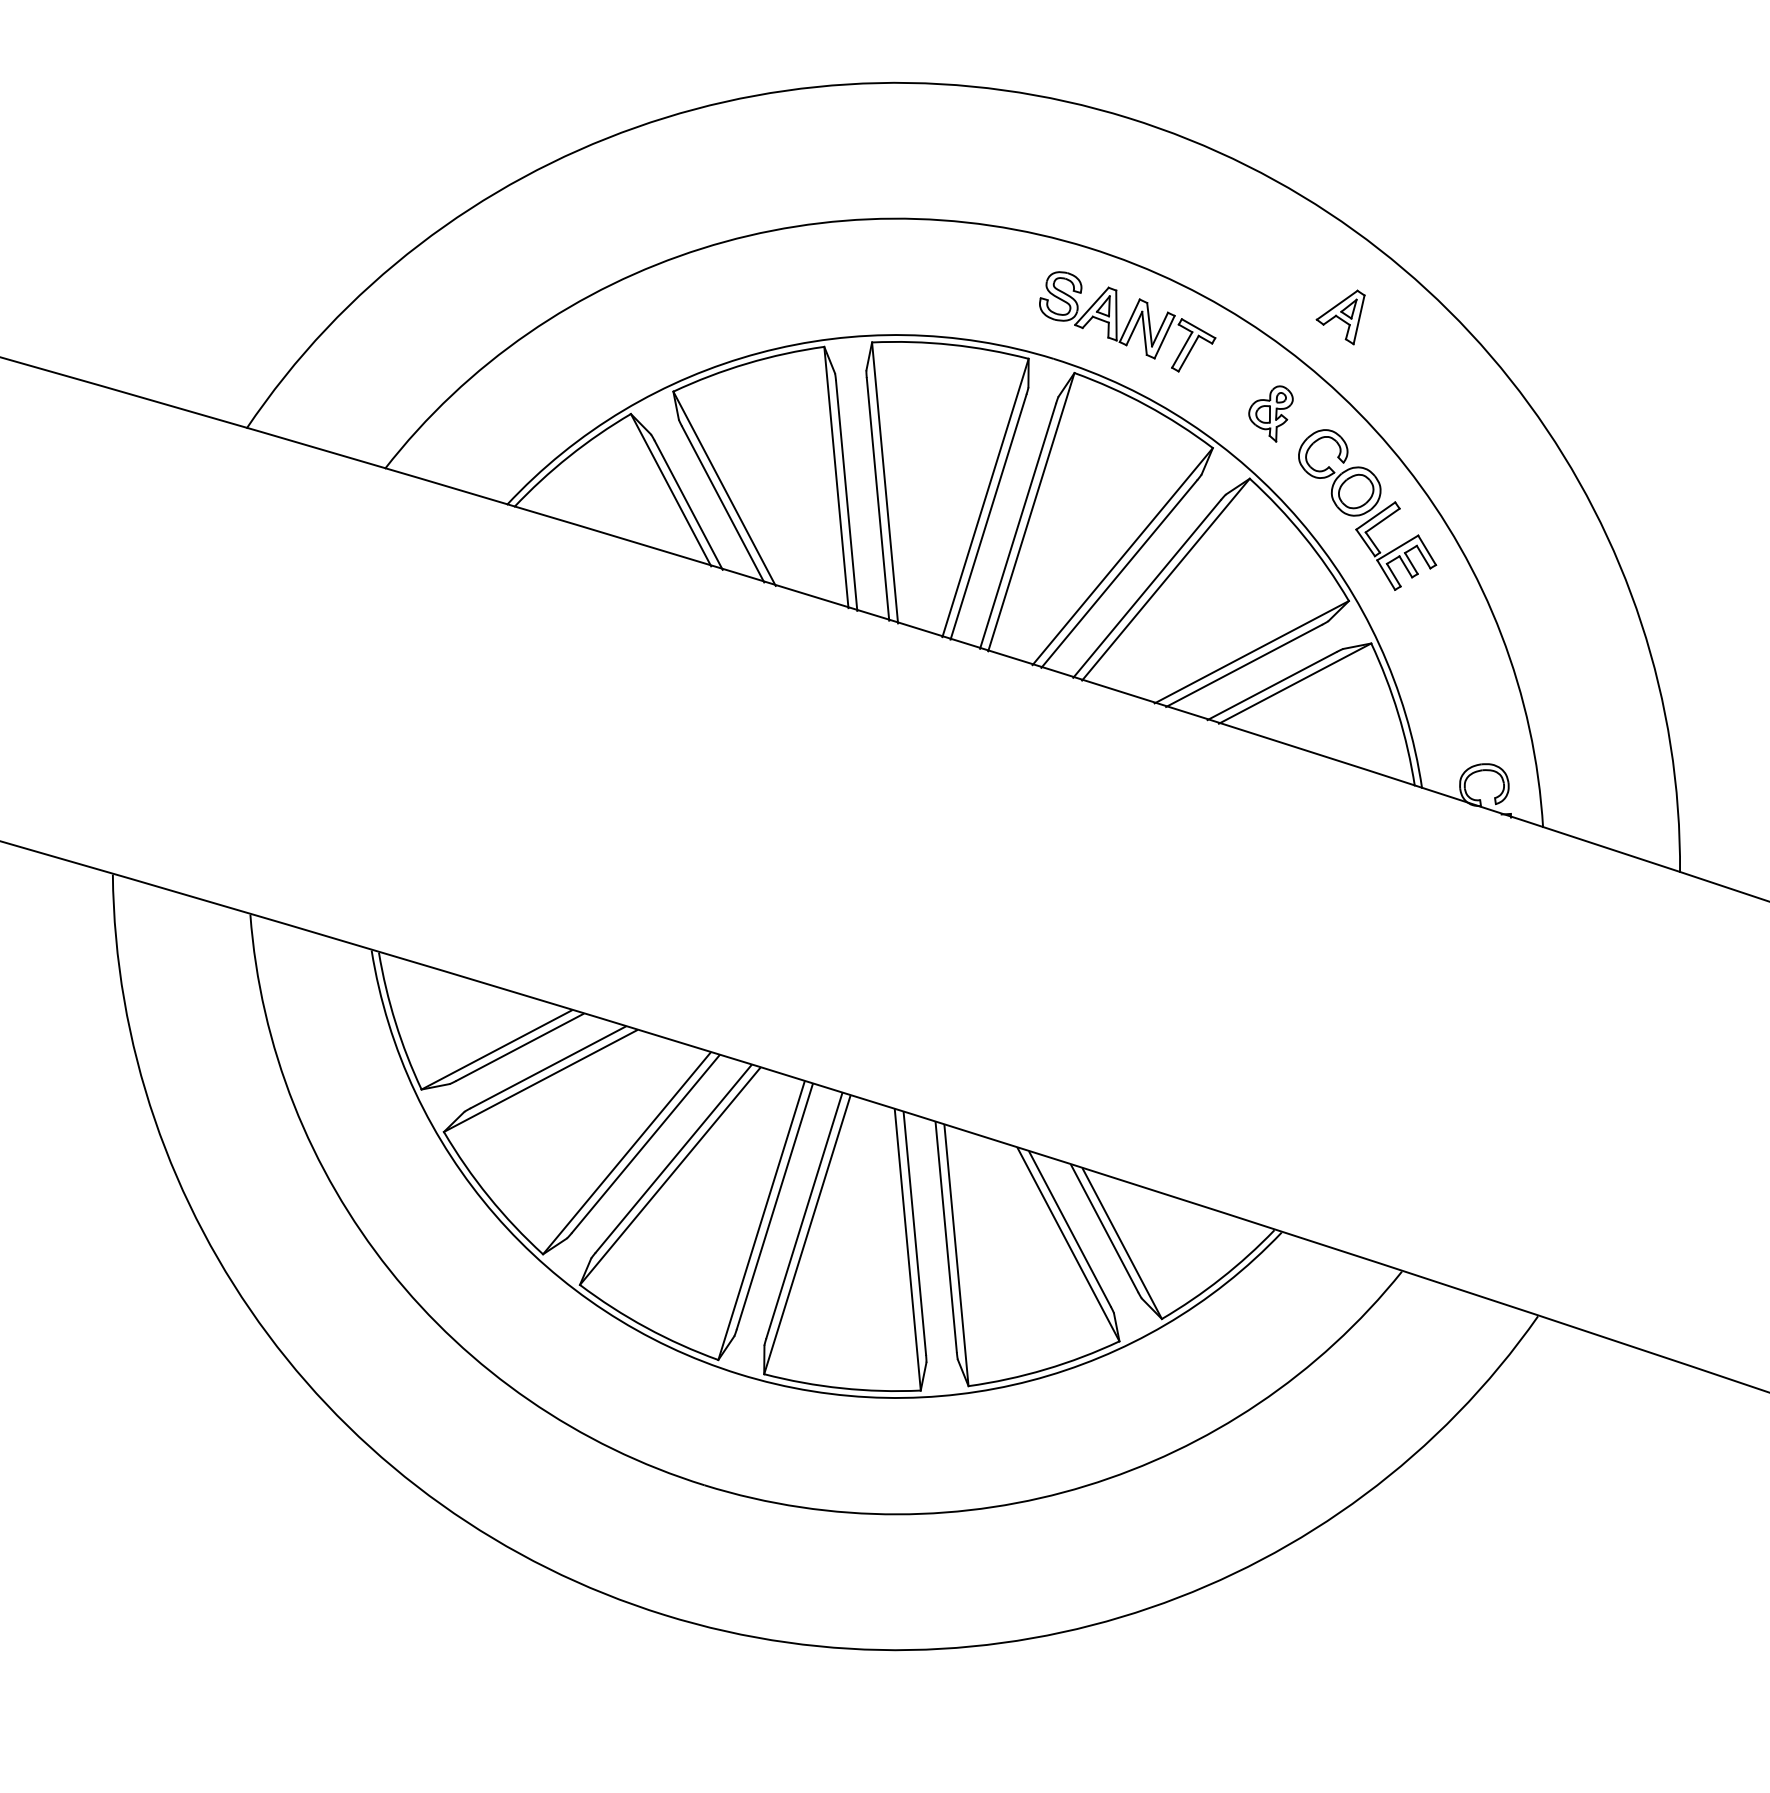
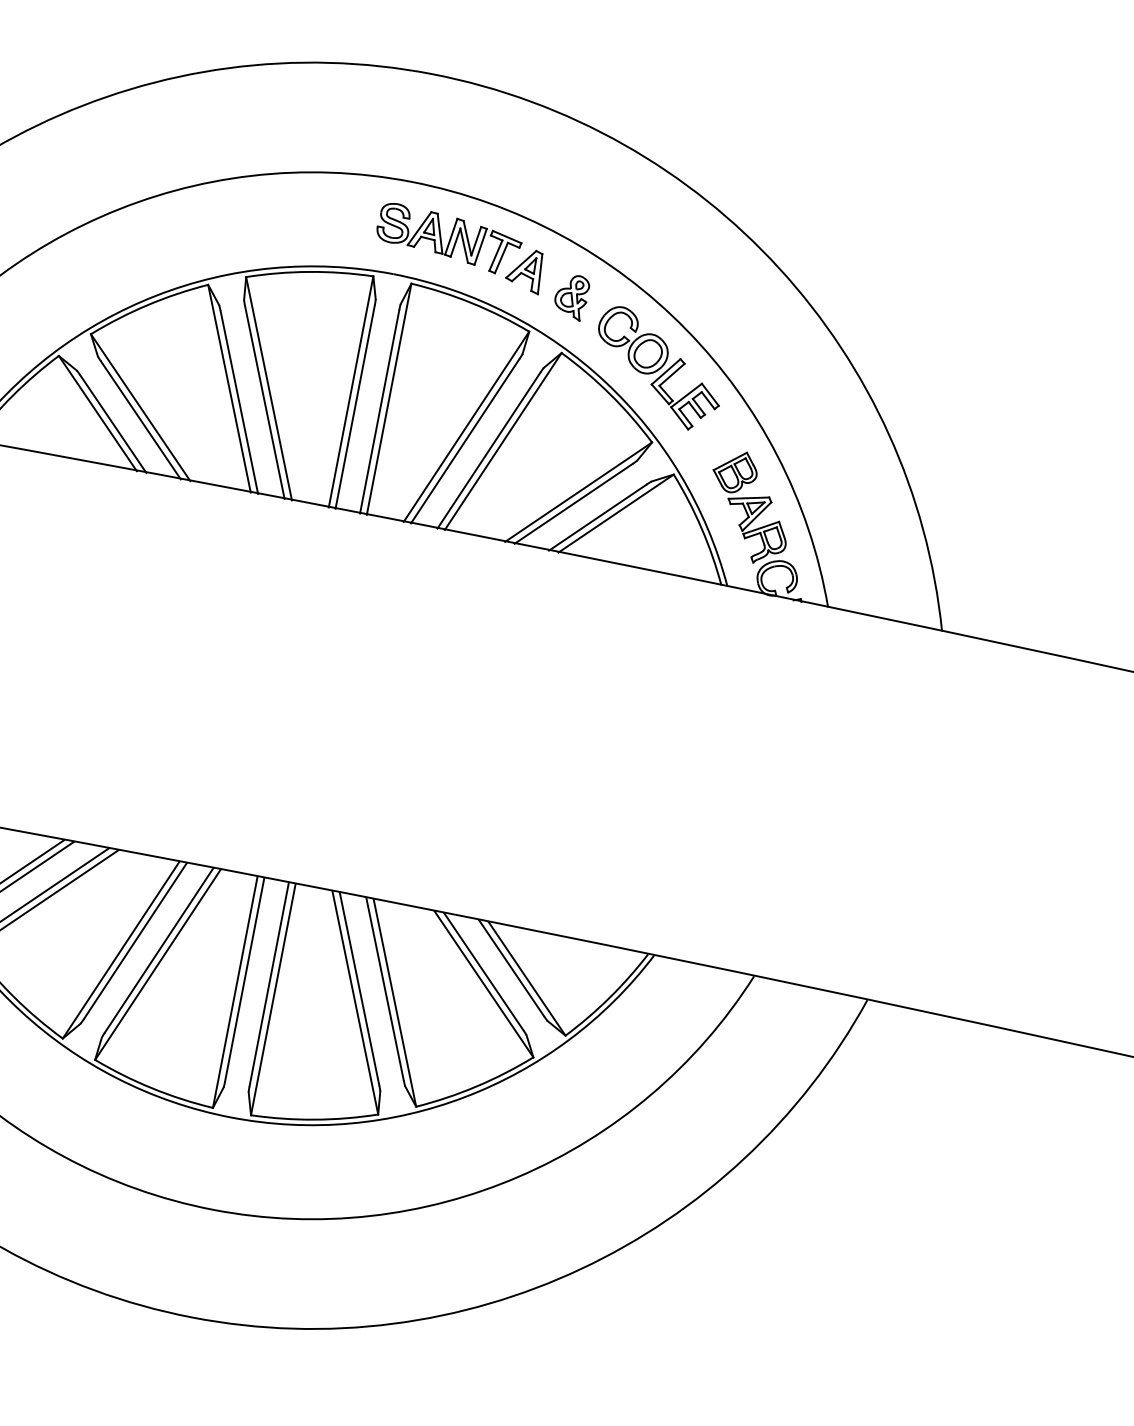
part: (1340, 317) -> (525, 273), moved
part: (1460, 694) -> (749, 507), added

